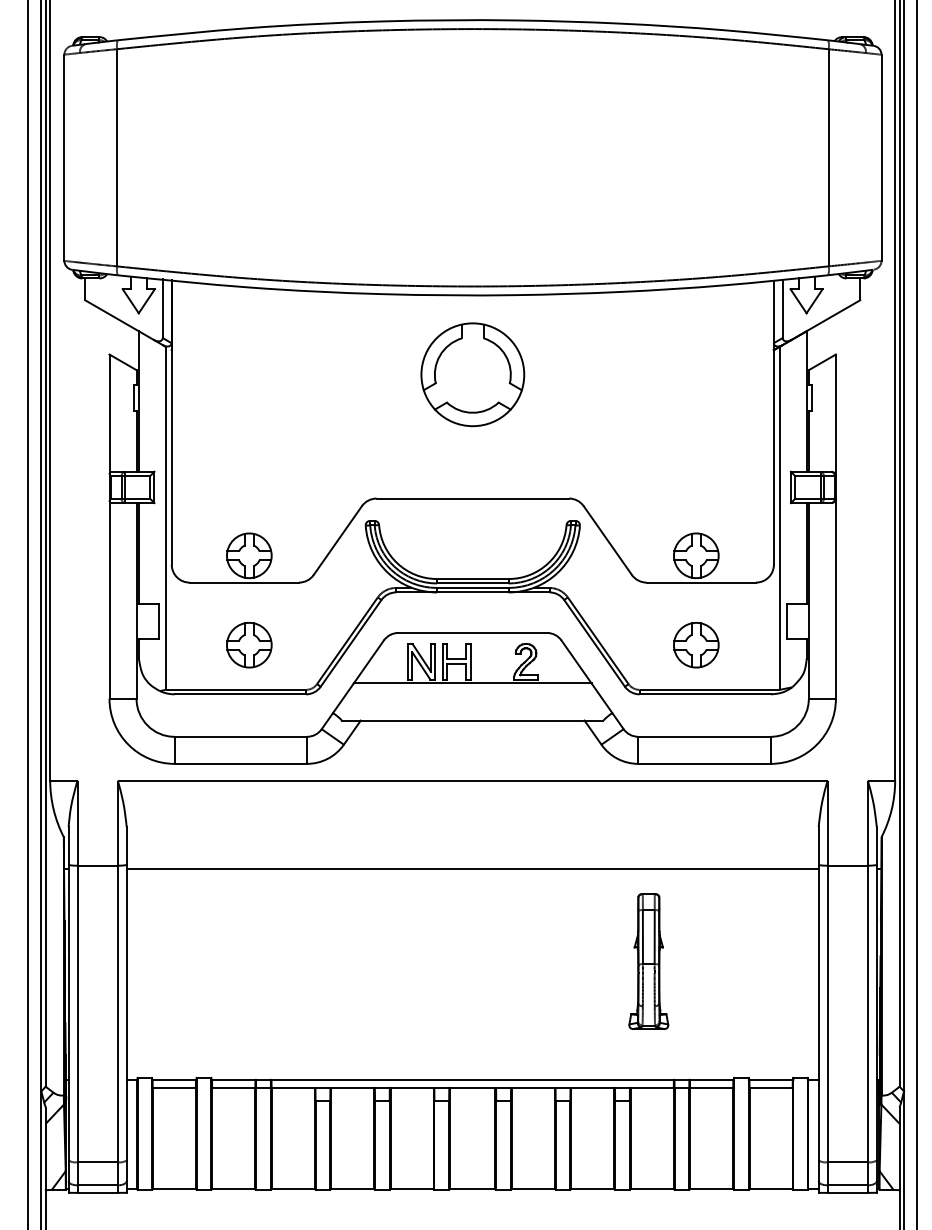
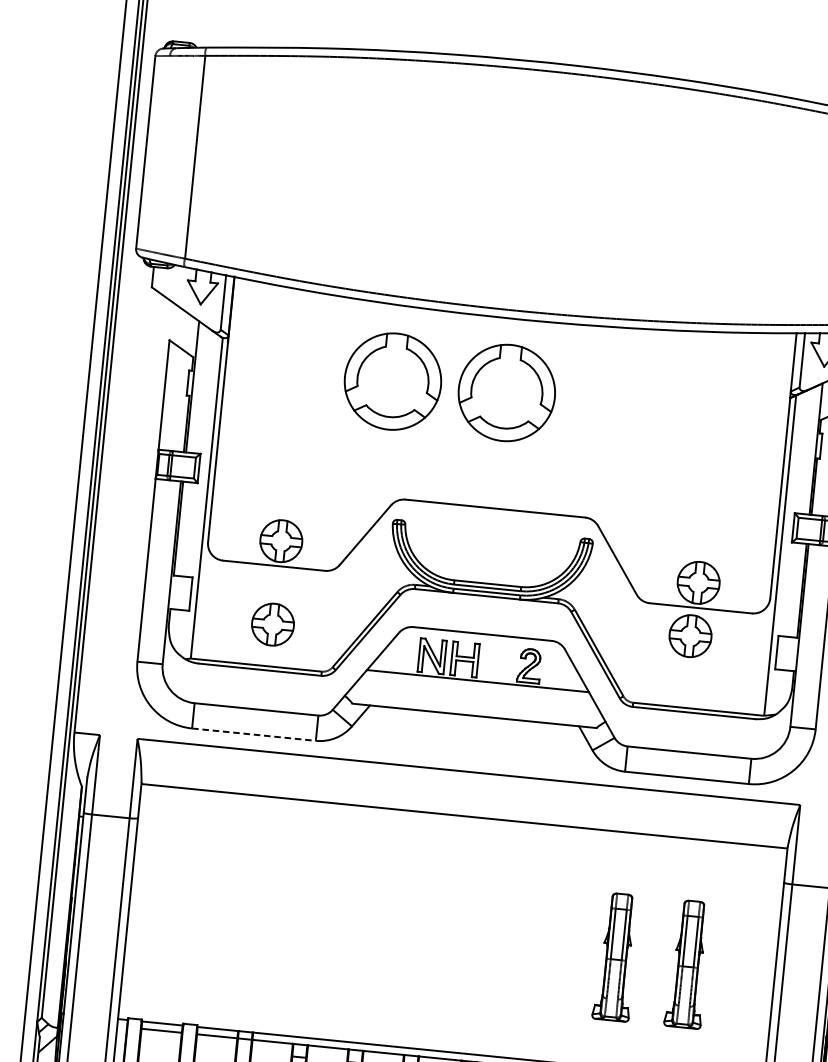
part: (350, 374) -> (392, 381), added
part: (696, 645) -> (690, 636), moved
line: (241, 763) -> (254, 734), solid -> dashed
line: (472, 869) -> (464, 816), moved
part: (725, 961) -> (688, 964), added

